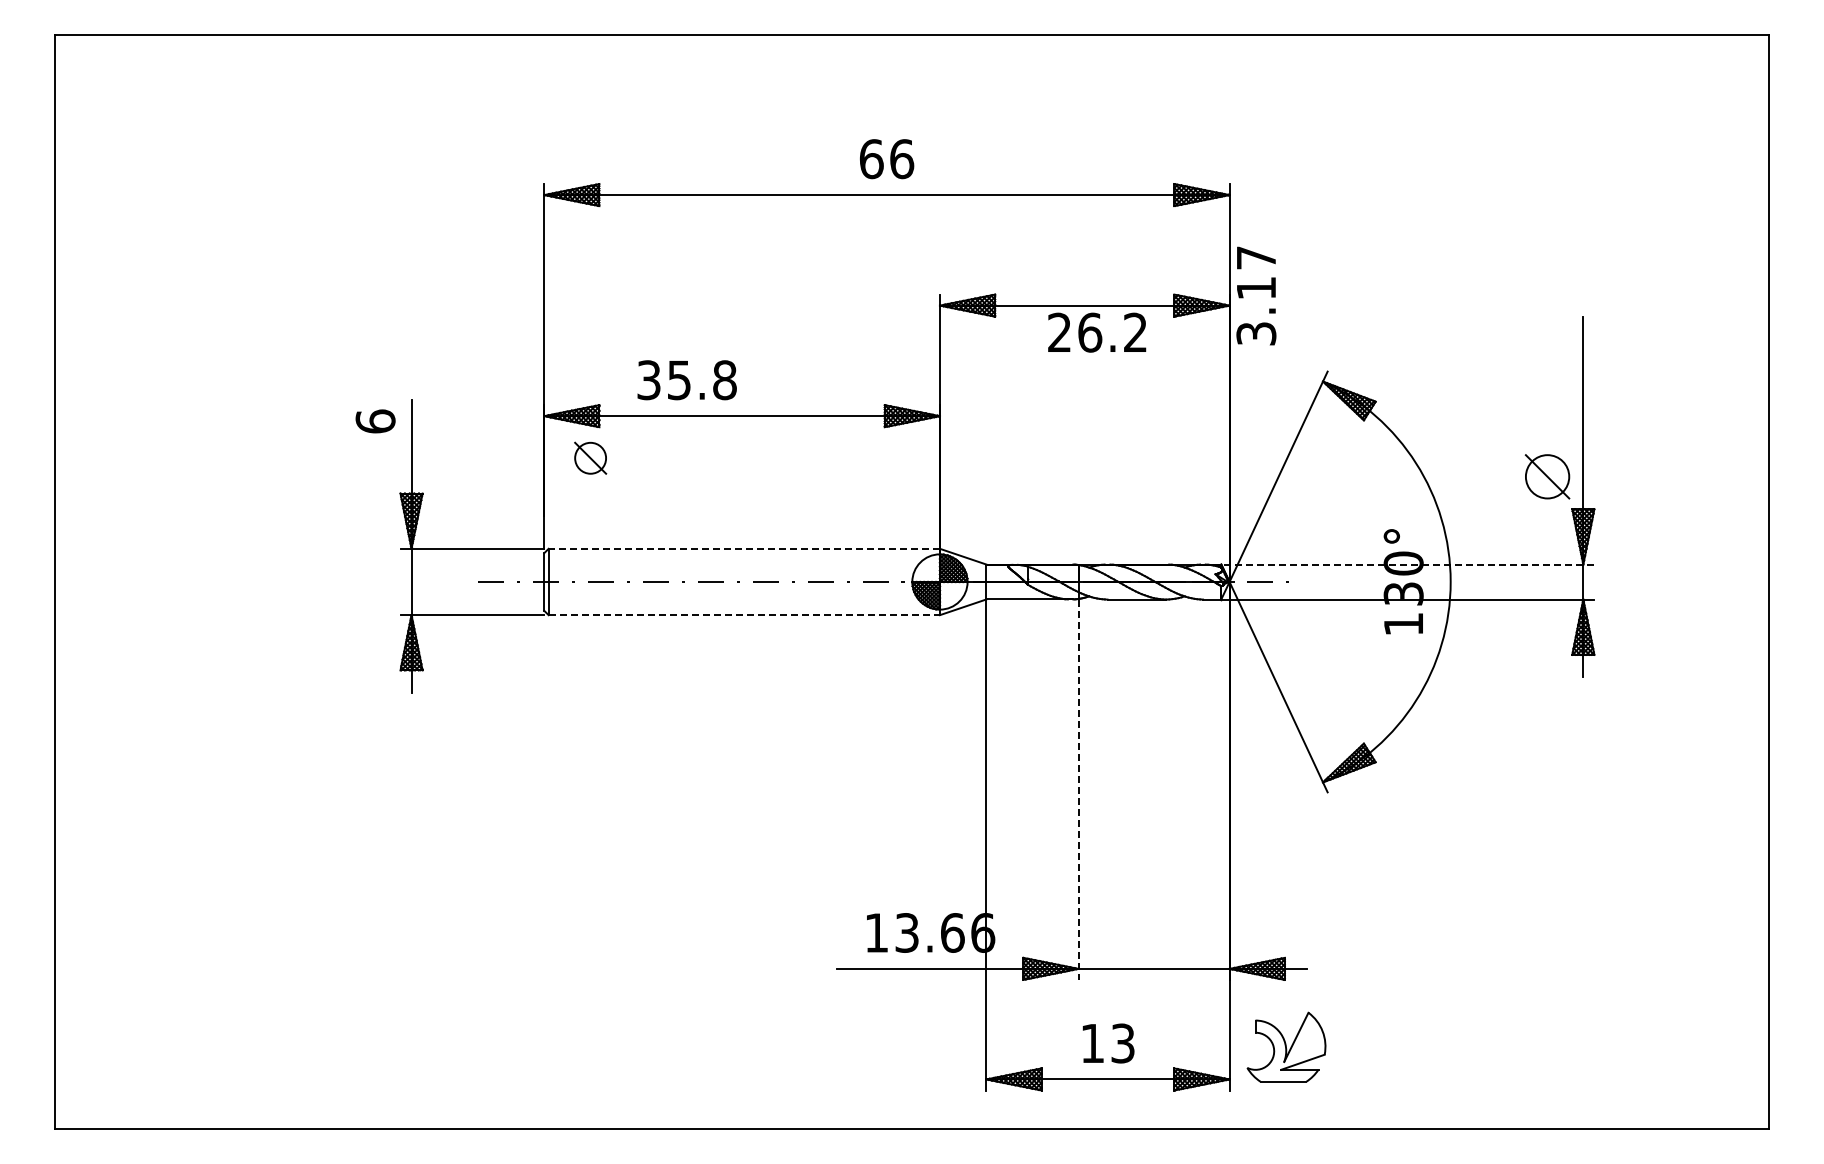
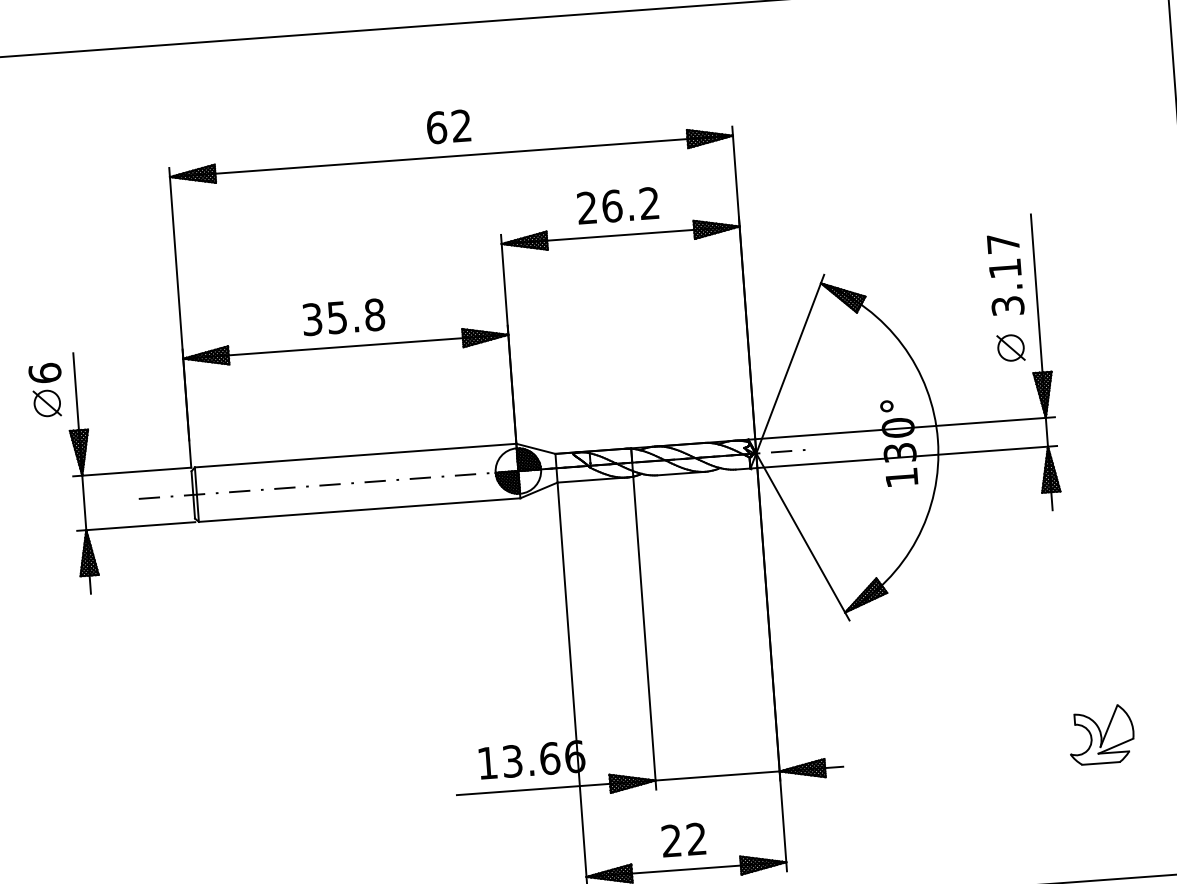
text: (902, 159) -> (462, 126), 66 -> 62
text: (1256, 295) -> (1005, 274), moved
text: (1097, 332) -> (618, 205), moved
text: (686, 380) -> (343, 317), moved
part: (590, 457) -> (47, 402), moved
part: (1546, 476) -> (1010, 347), size x0.71
line: (744, 548) -> (355, 455), dashed -> solid
line: (1407, 564) -> (901, 428), dashed -> solid
line: (744, 615) -> (359, 510), dashed -> solid
line: (1078, 790) -> (644, 633), dashed -> solid
text: (1107, 1043) -> (683, 840), 13 -> 22
part: (1286, 1046) -> (1101, 734), moved

